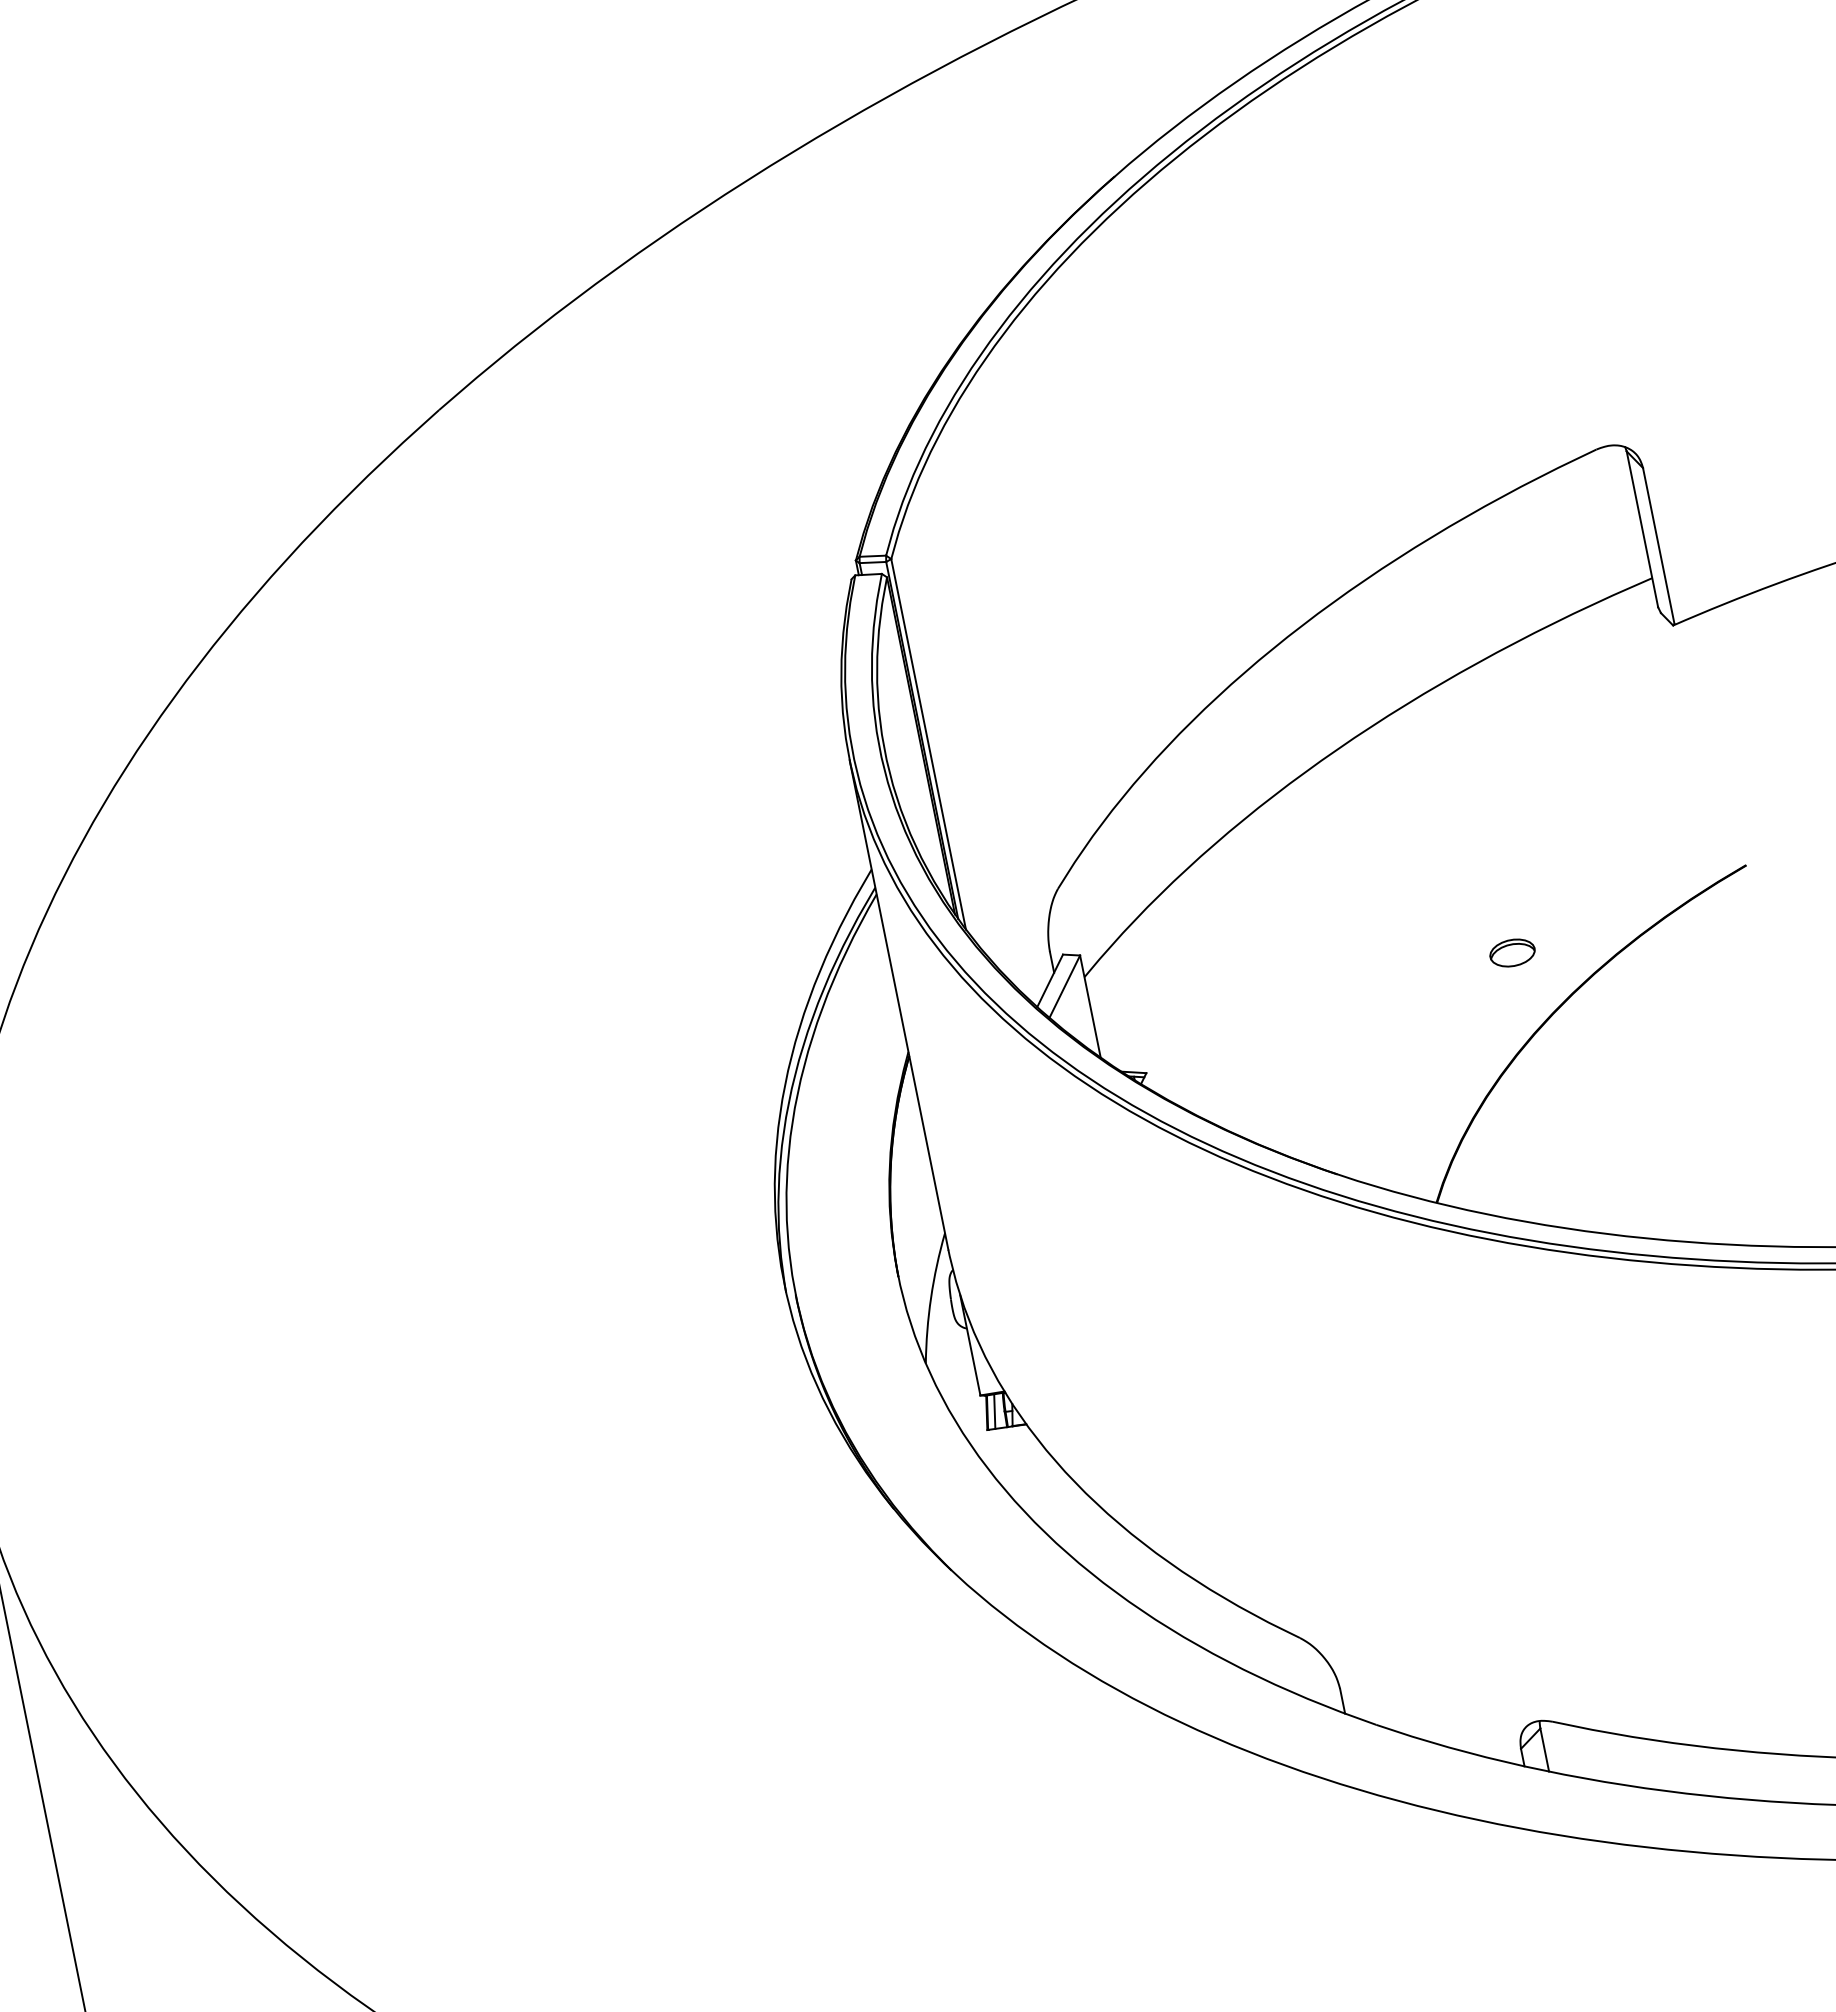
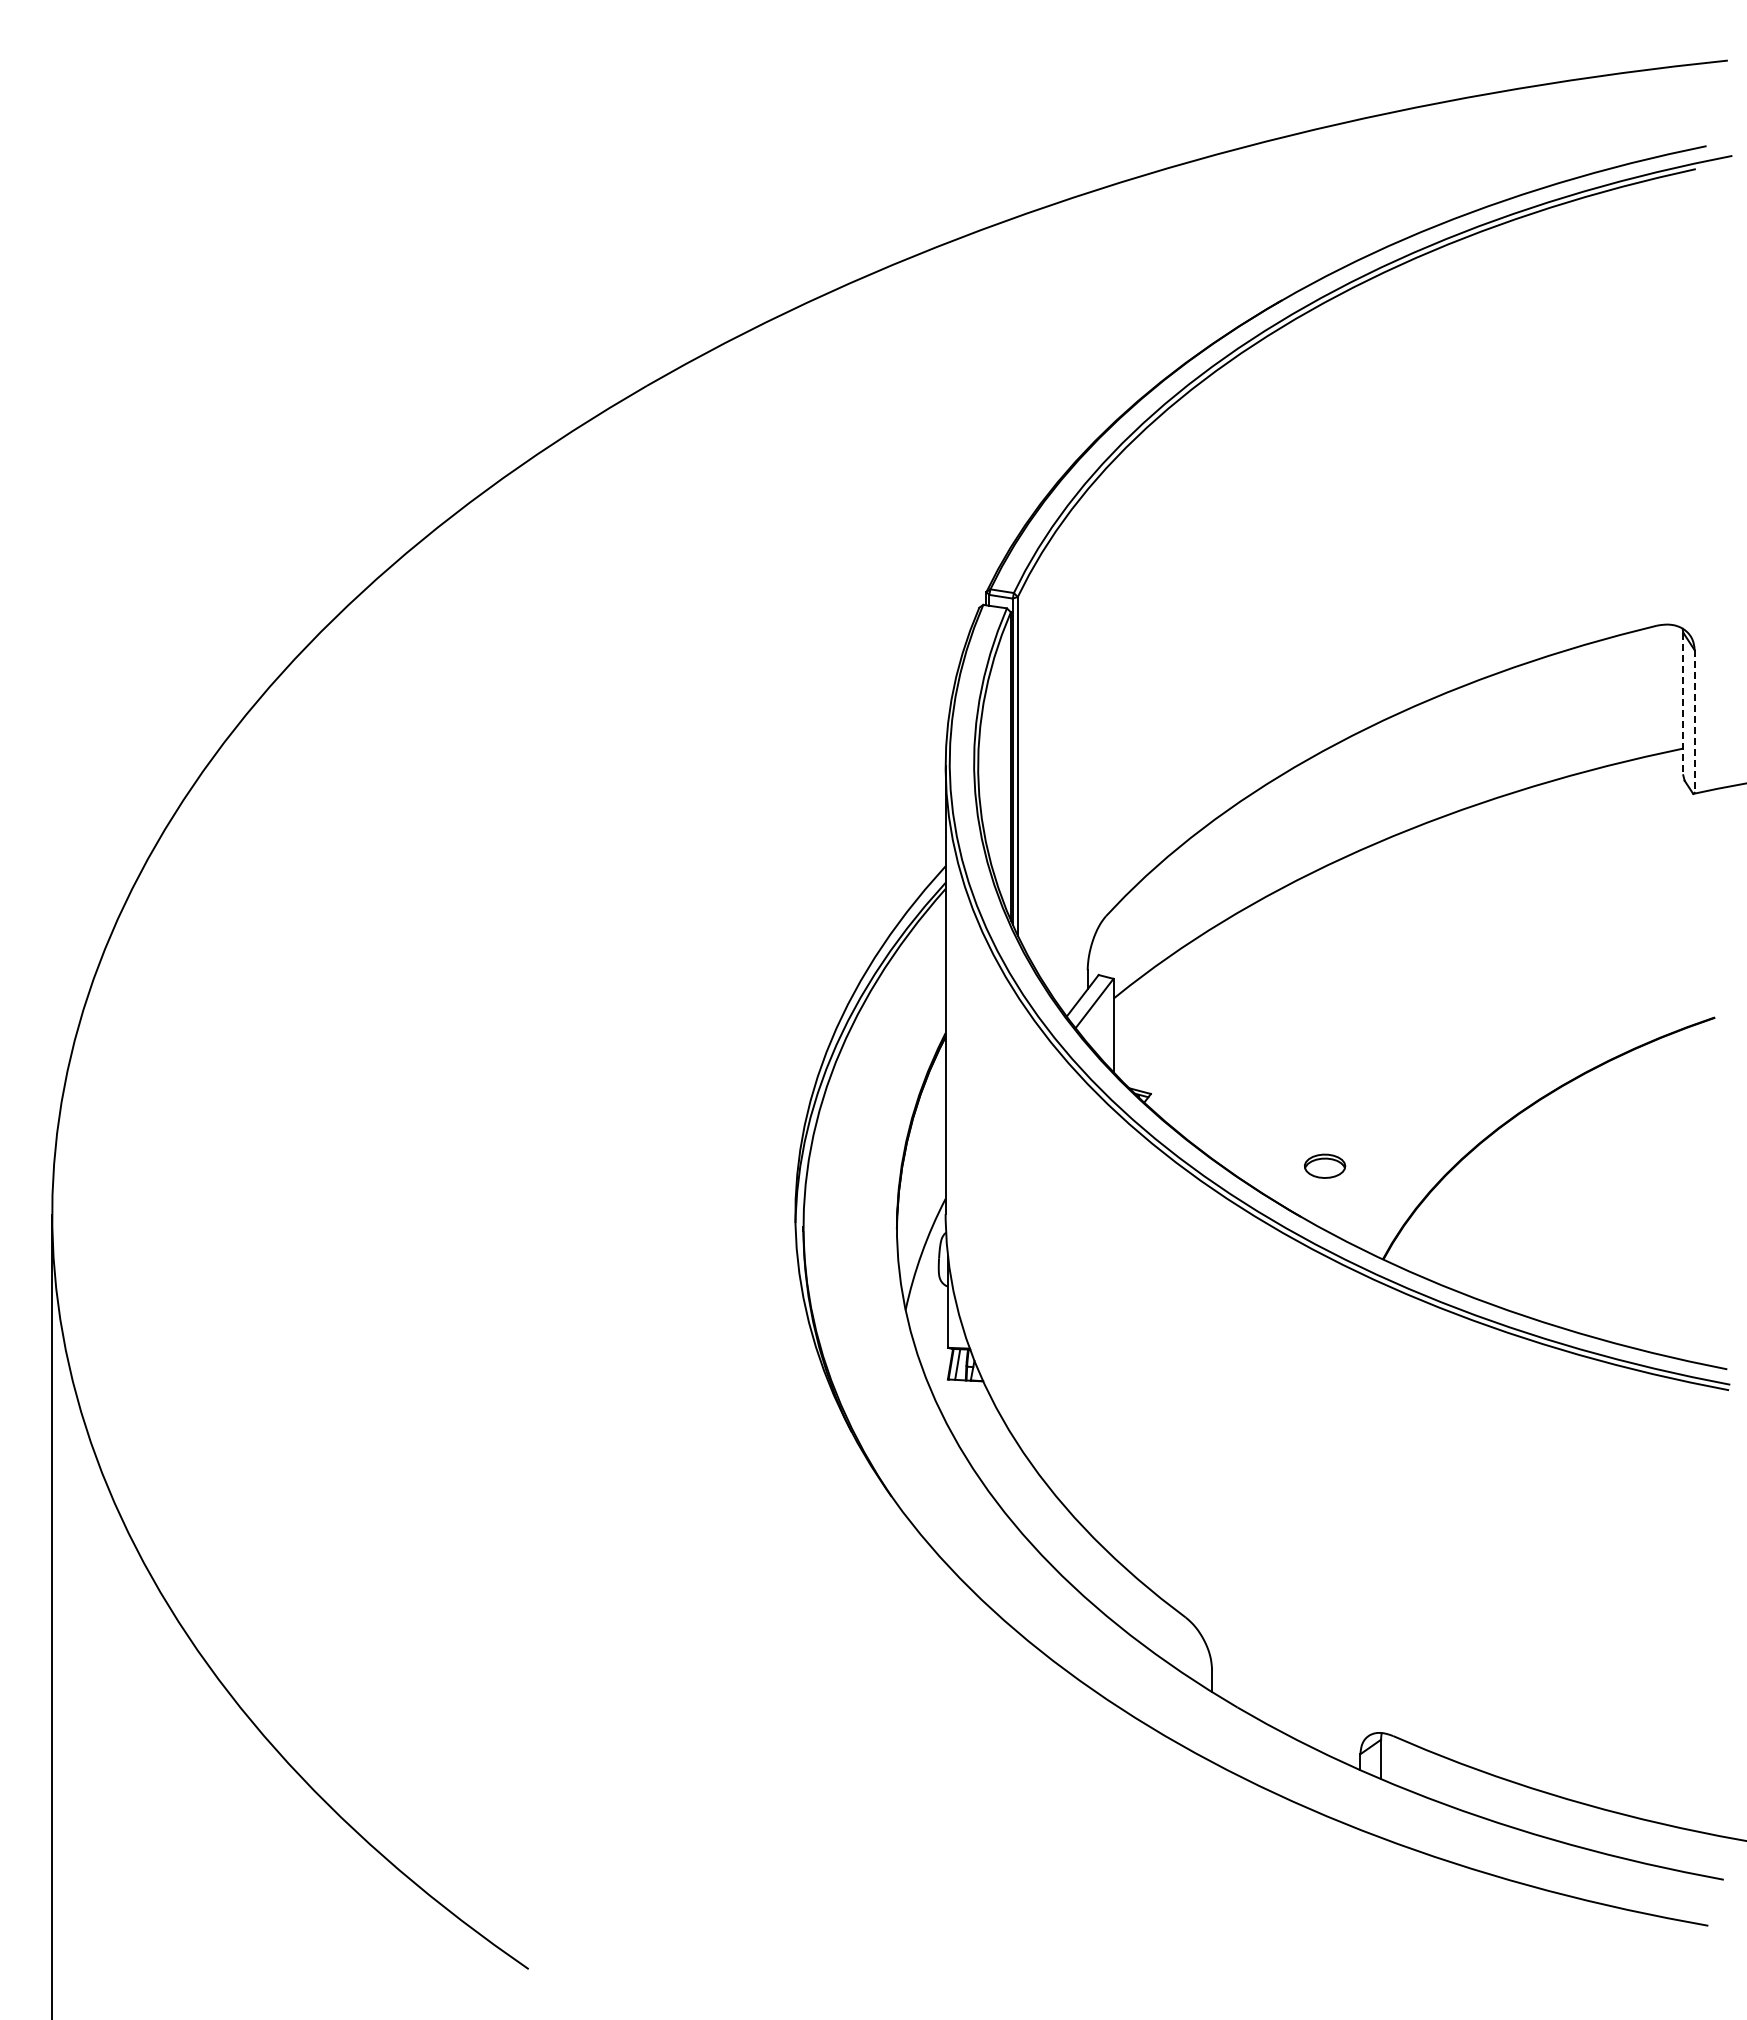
line: (1642, 529) -> (1683, 704), solid -> dashed
line: (1658, 547) -> (1694, 722), solid -> dashed
part: (1512, 952) -> (1325, 1165), moved

